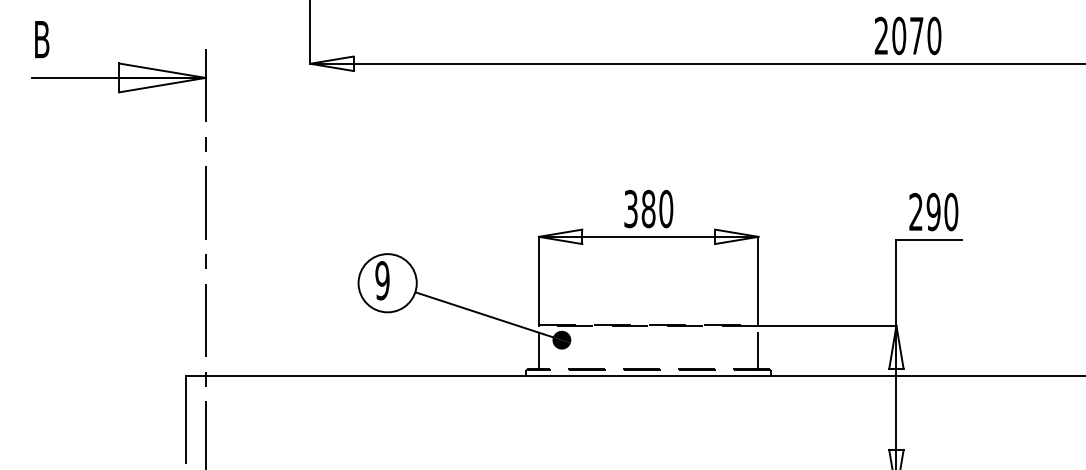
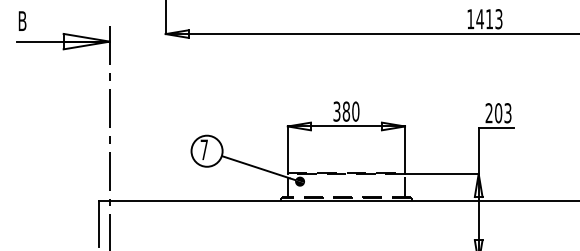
text: (907, 36) -> (484, 19), 2070 -> 1413
text: (941, 212) -> (502, 113), 290 -> 203
text: (382, 279) -> (204, 149), 9 -> 7

